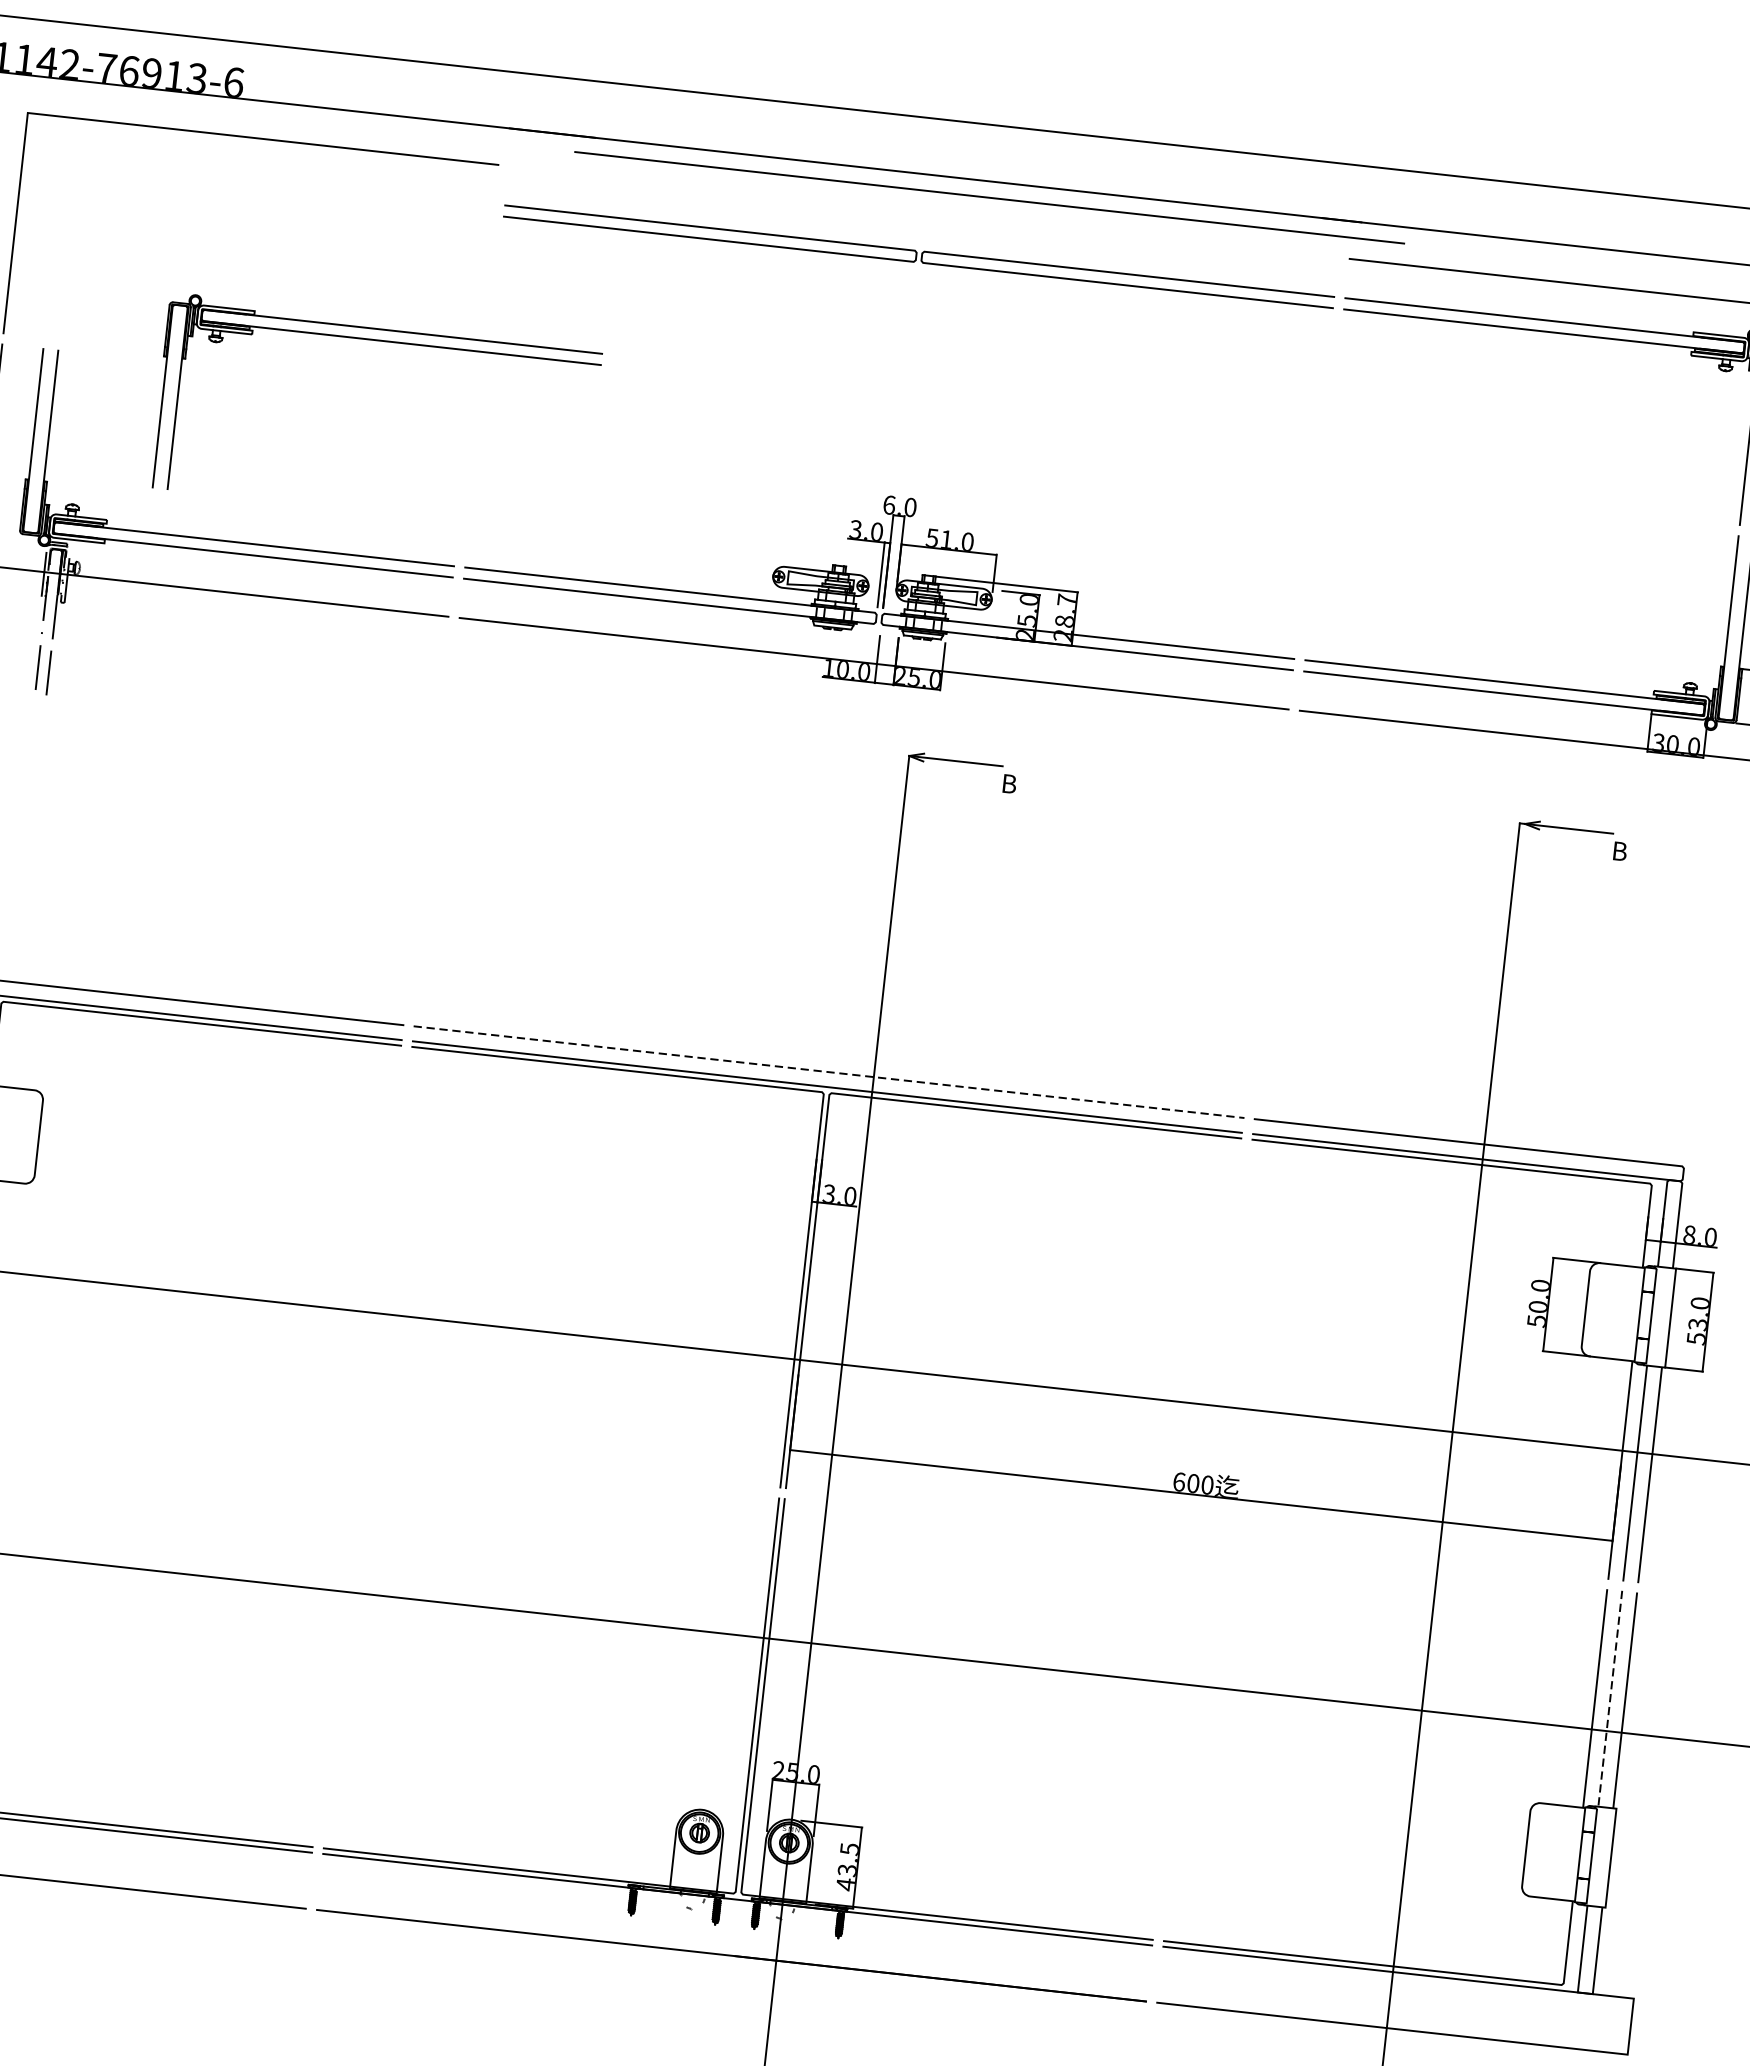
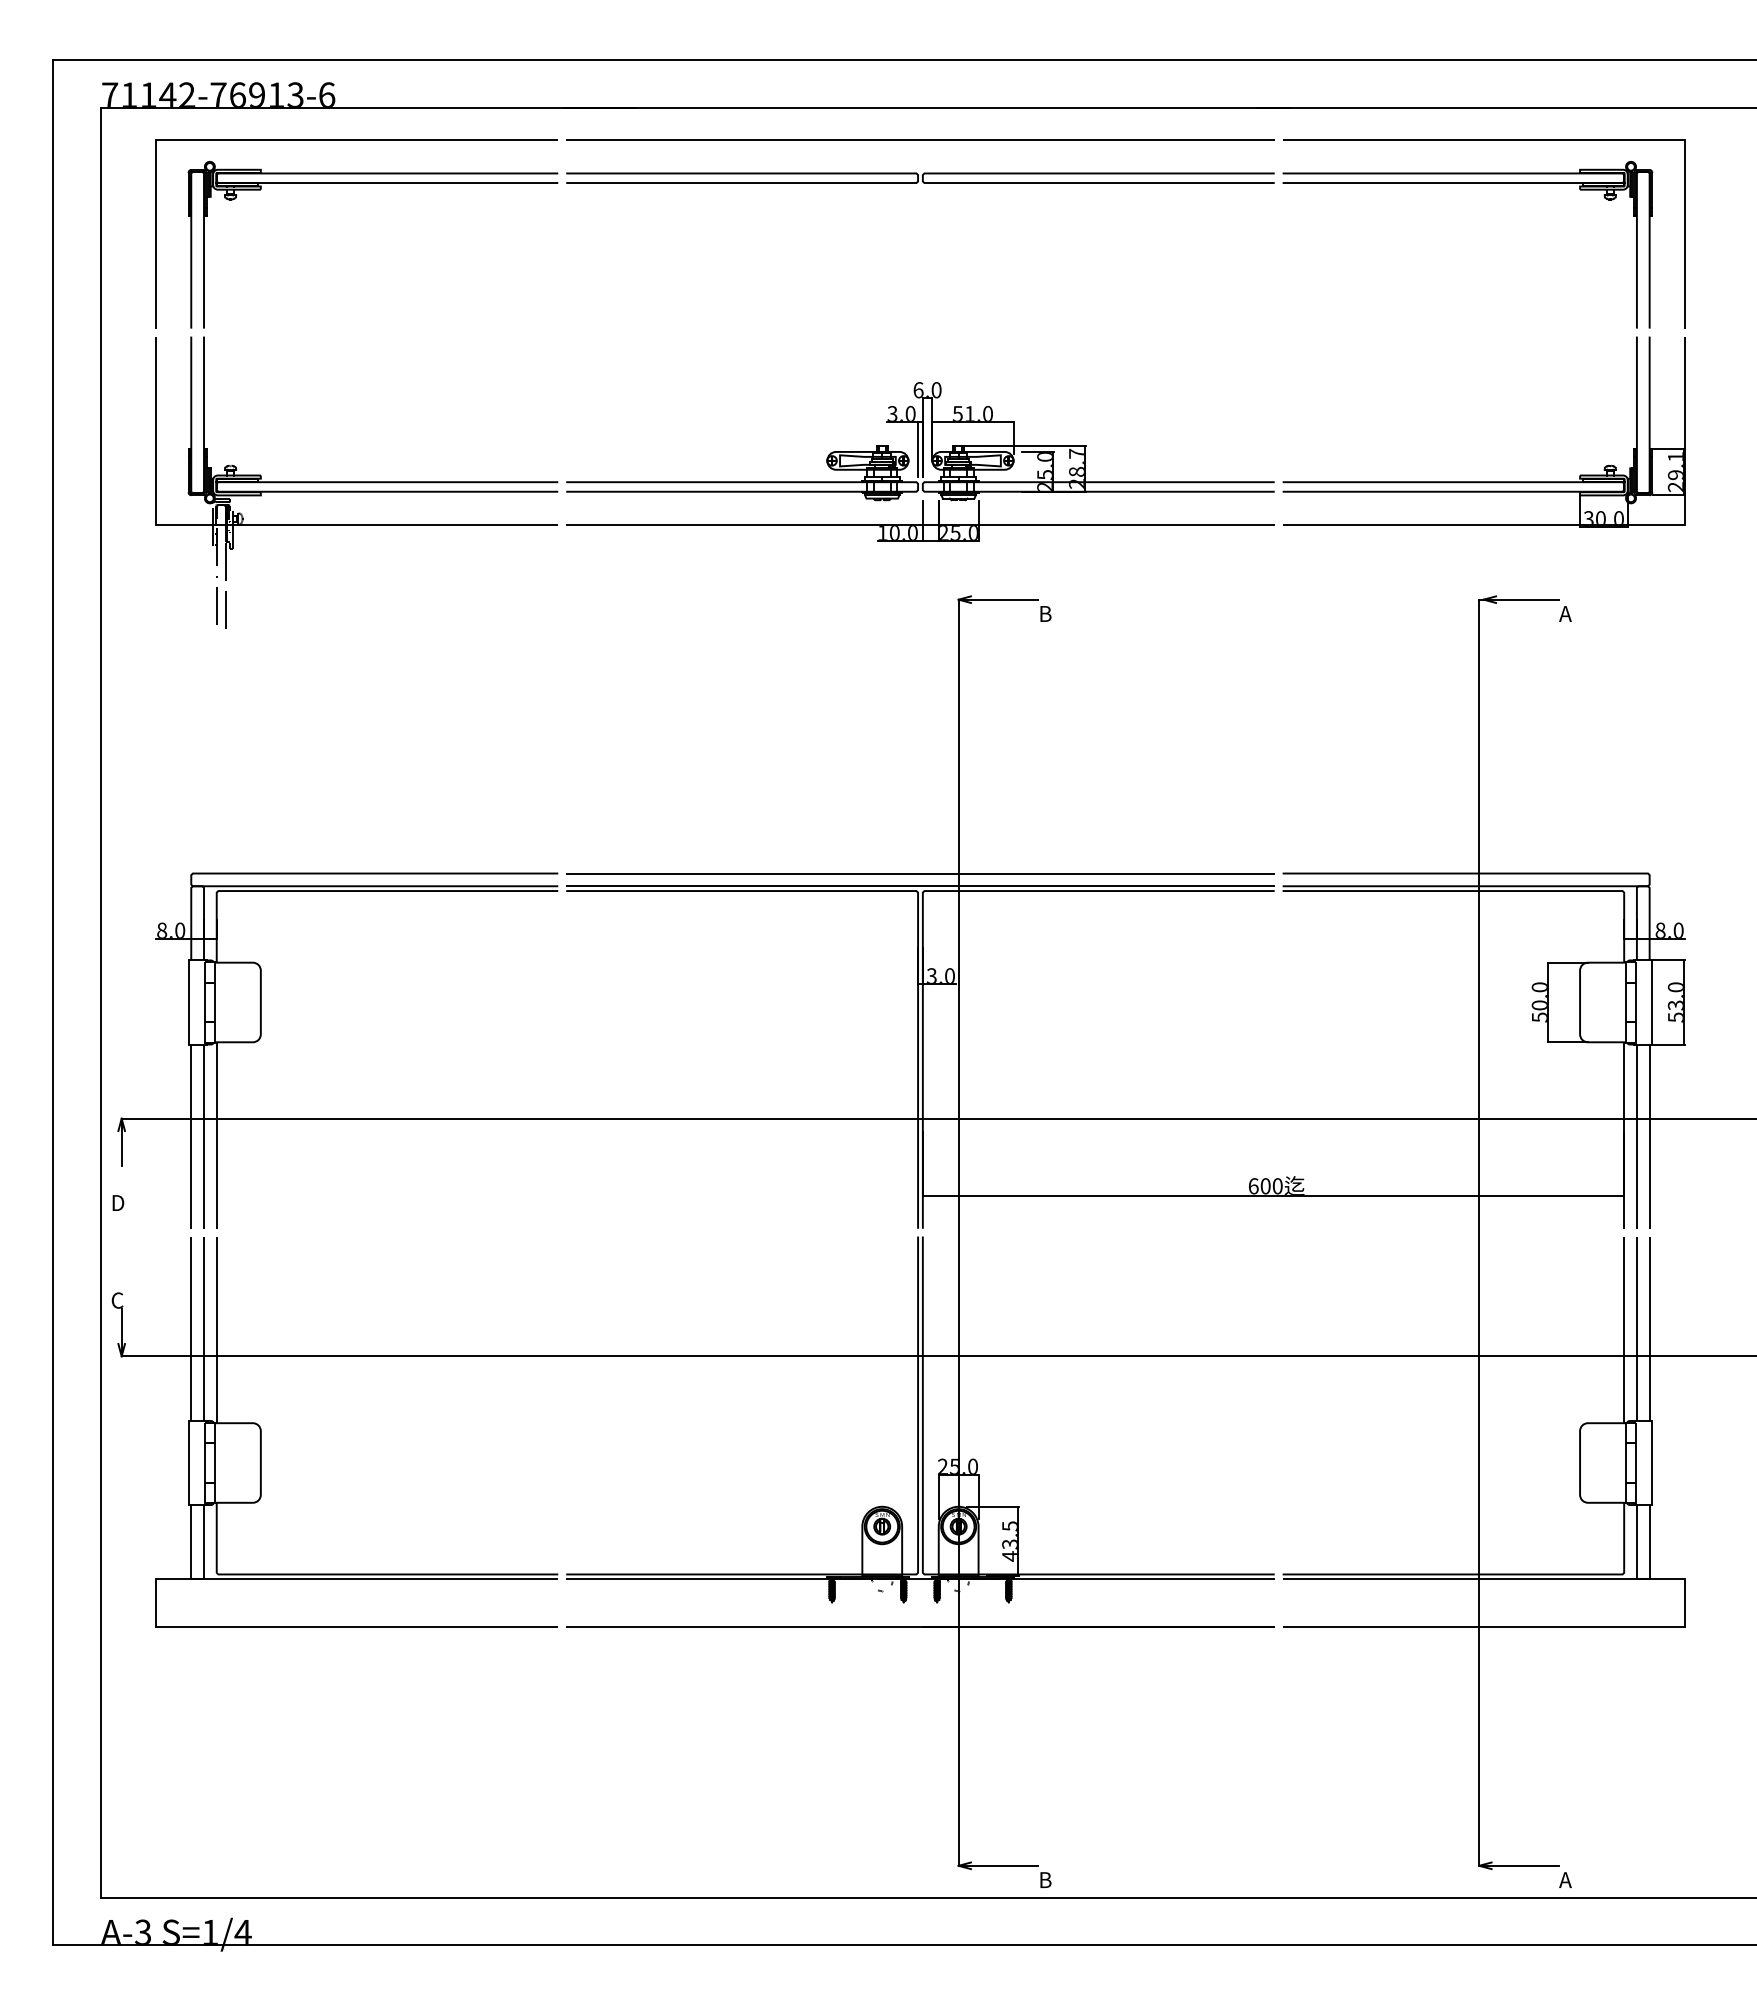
line: (989, 197) -> (920, 139), moved
part: (383, 341) -> (372, 183), moved
text: (1619, 850) -> (1565, 613), B -> A
line: (829, 1072) -> (920, 873), dashed -> solid
line: (1609, 1699) -> (1636, 1329), dashed -> solid

